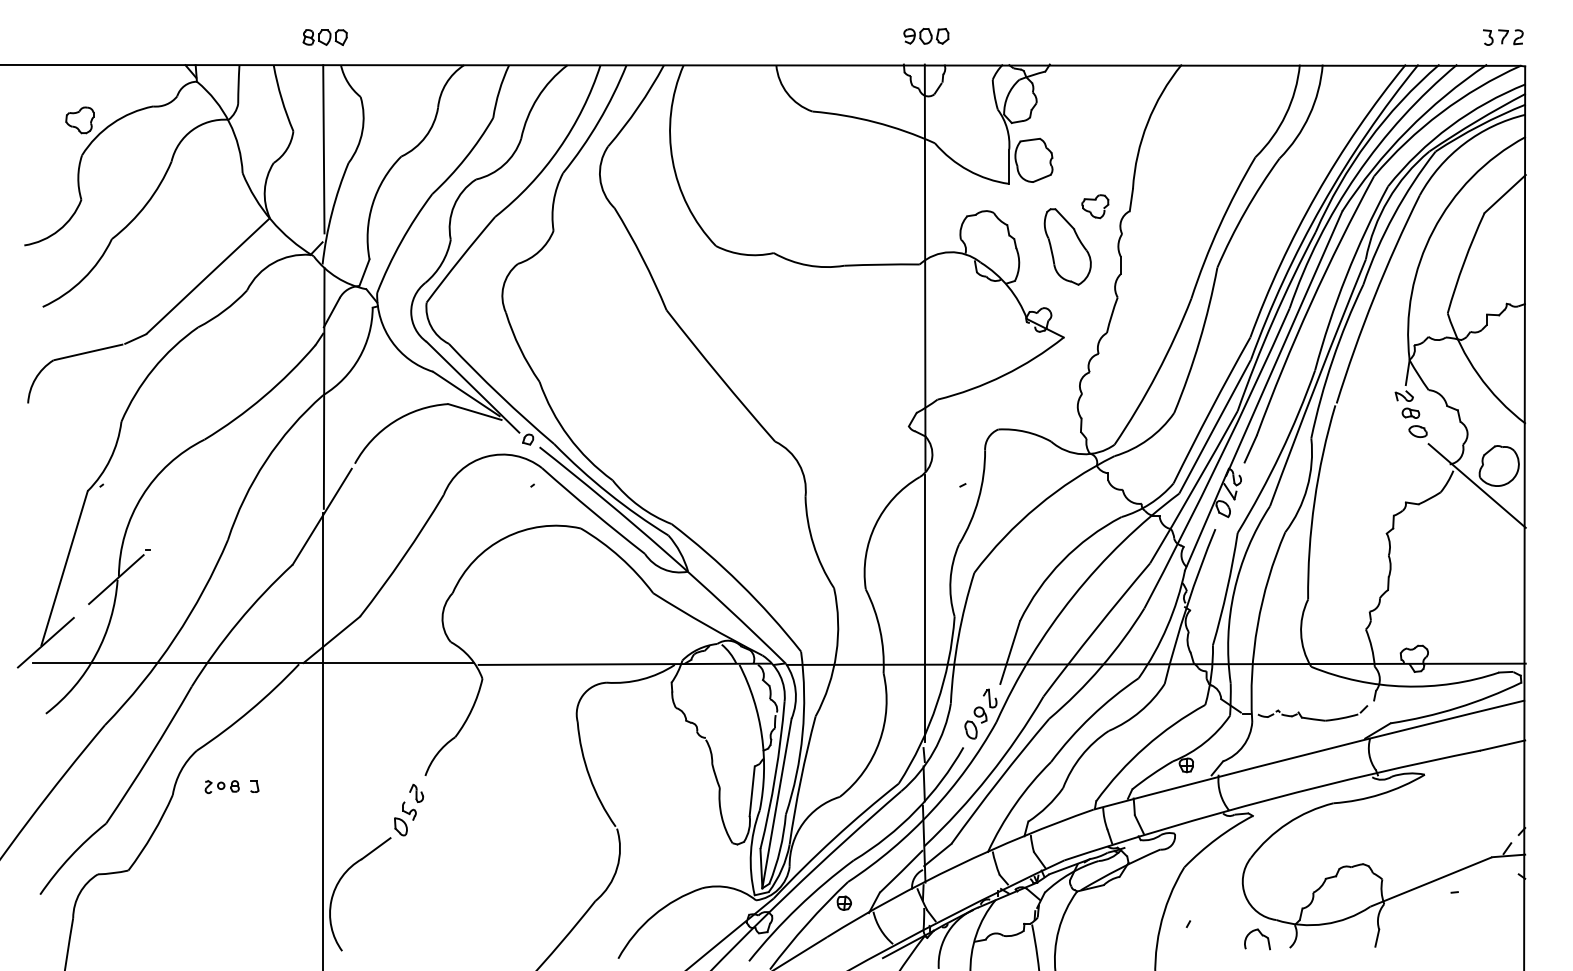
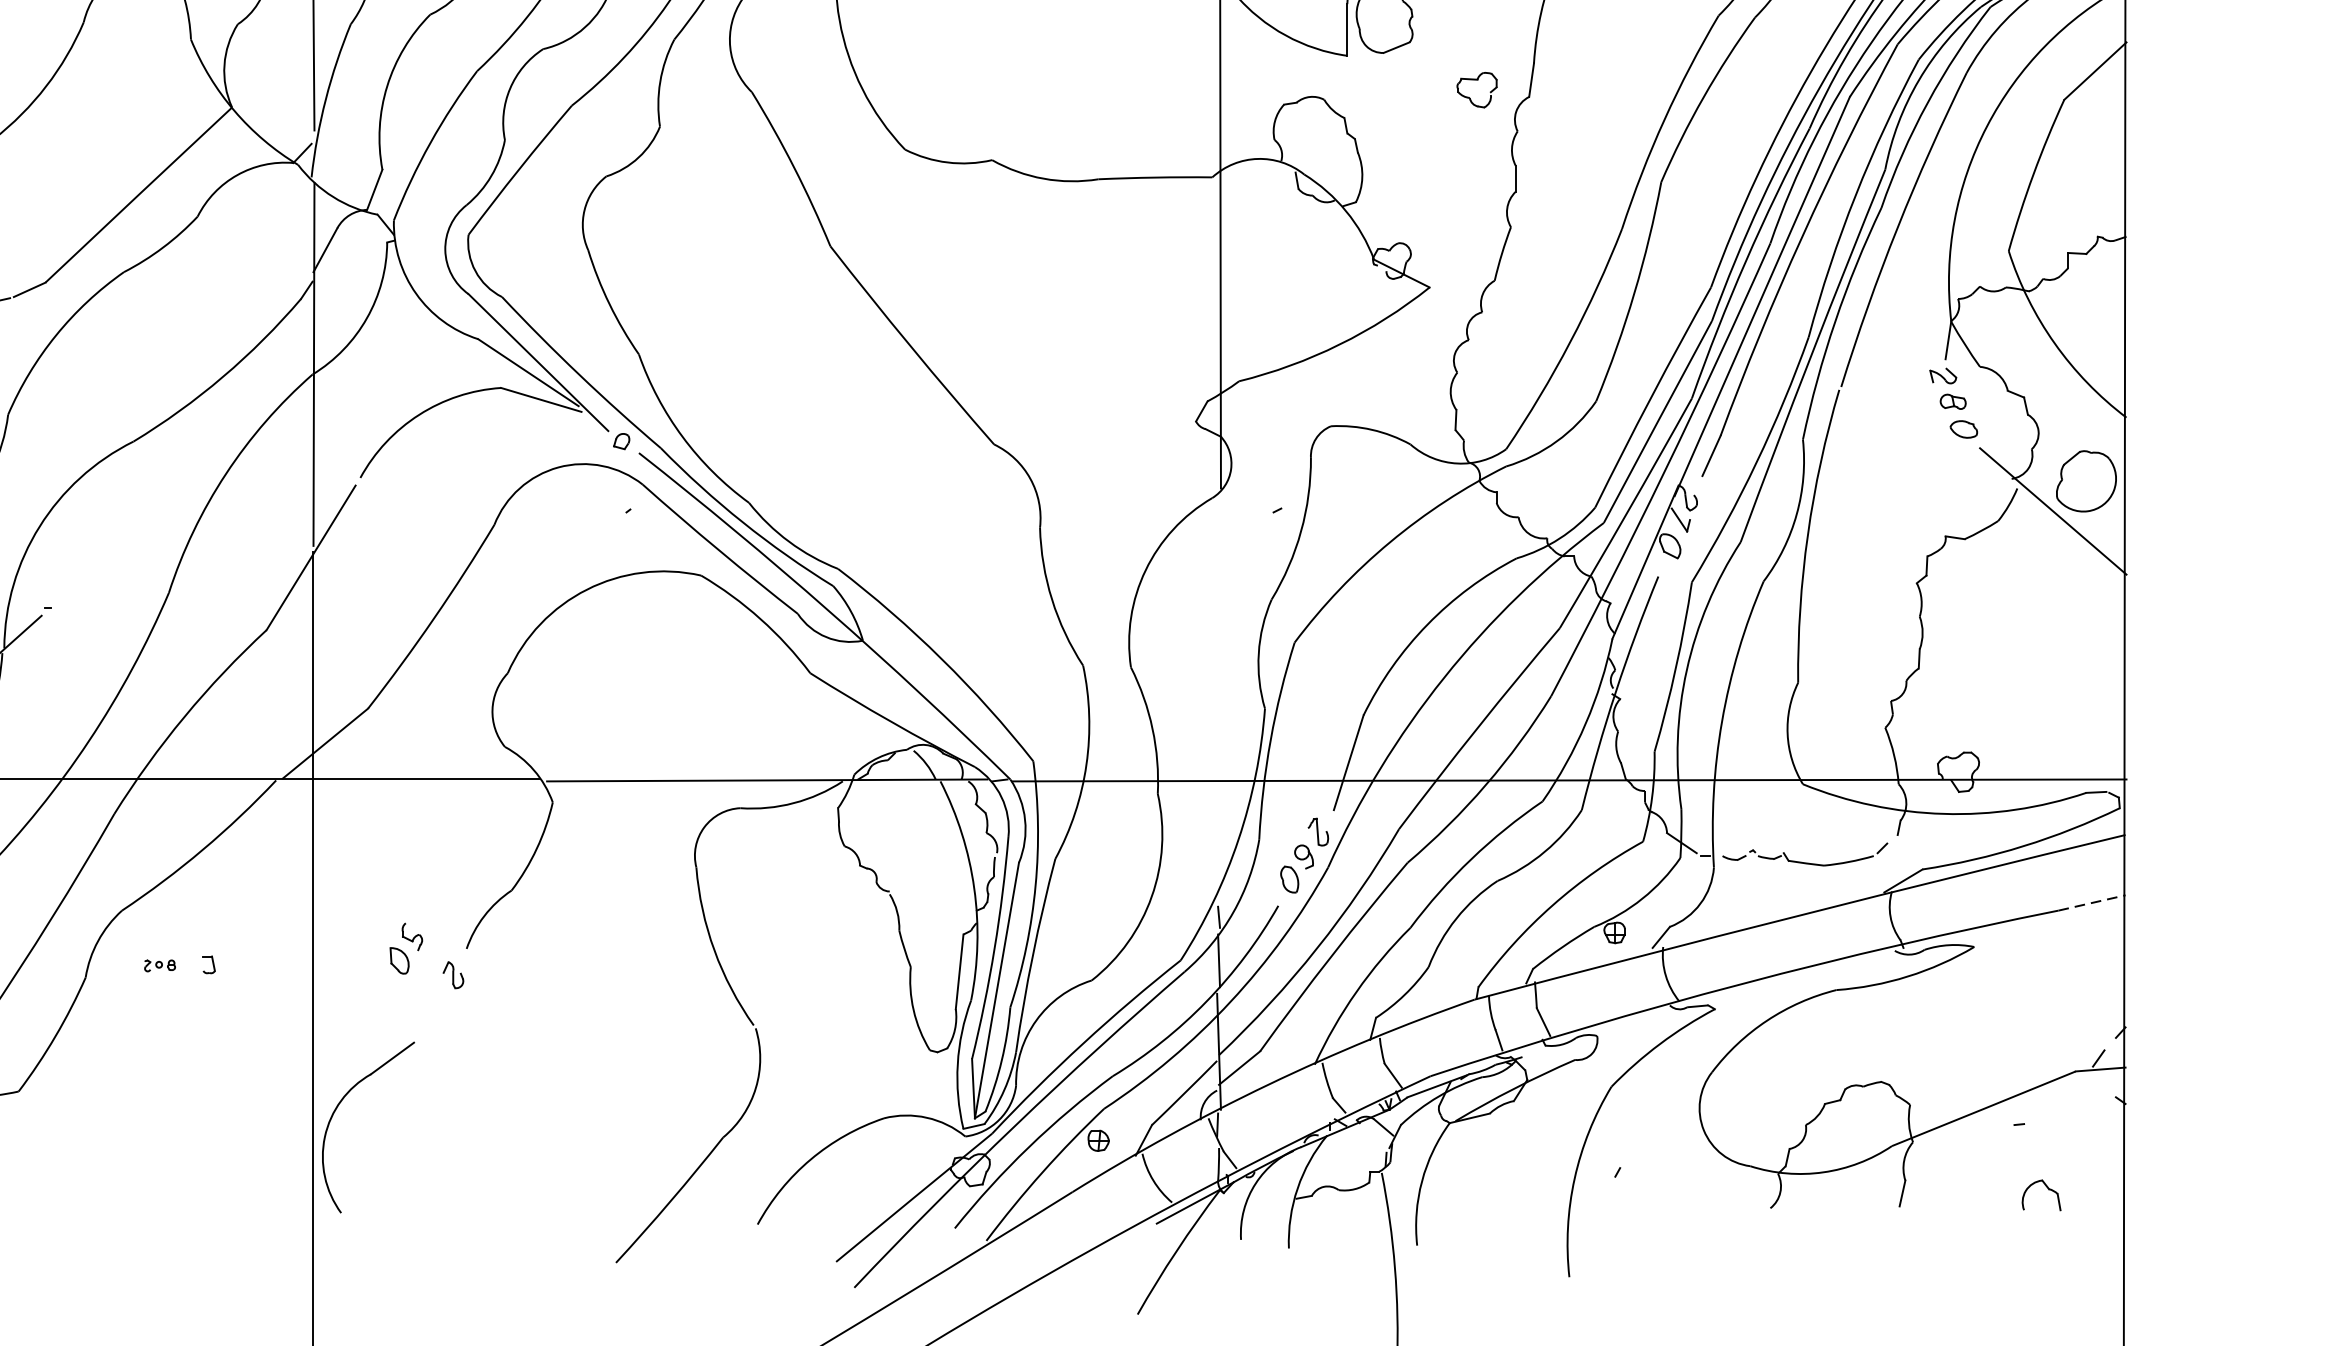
part: (1067, 246) -> (1435, 150), removed
line: (924, 607) -> (1219, 694), removed
line: (1502, 745) -> (2091, 902), solid -> dashed
part: (221, 787) -> (159, 966), size x0.6
part: (405, 818) -> (406, 948), moved
part: (1257, 939) -> (2041, 1195), moved

